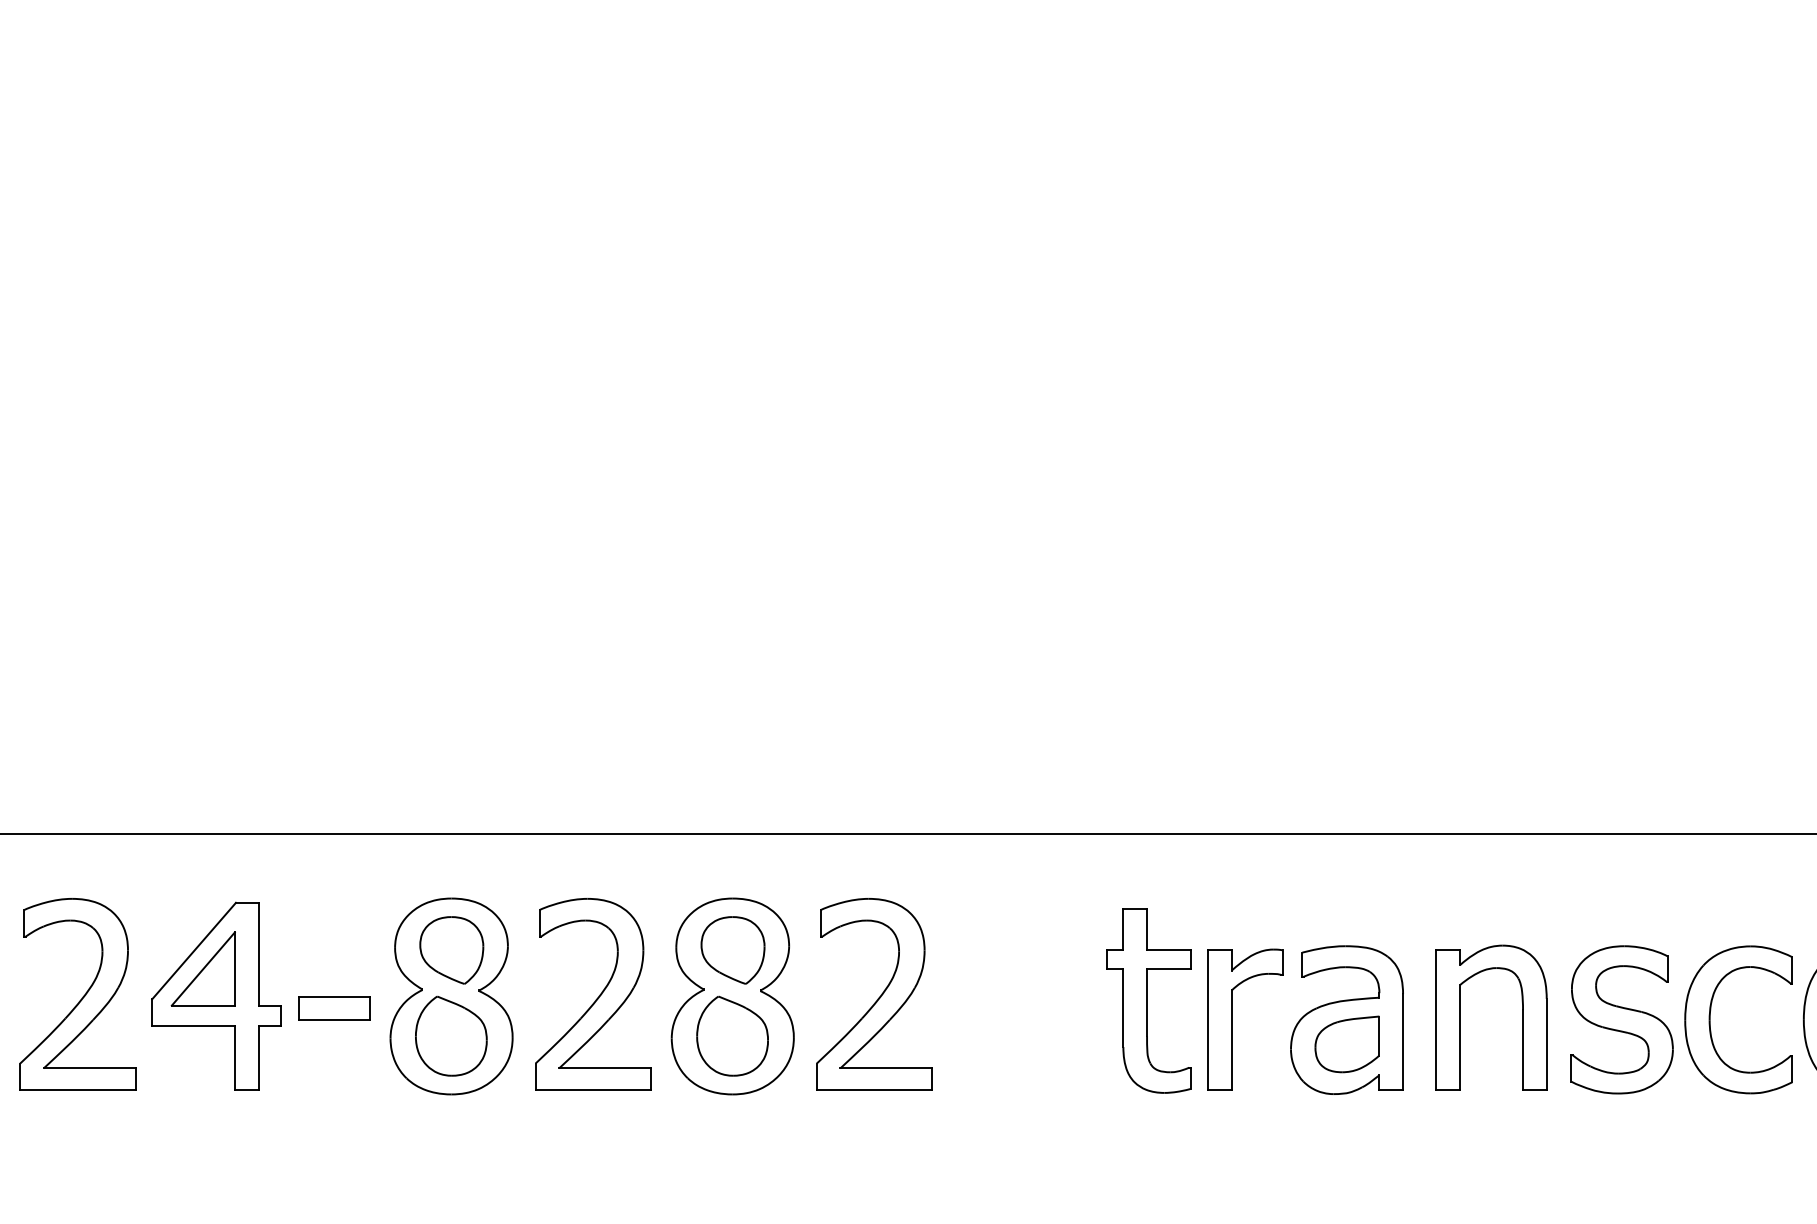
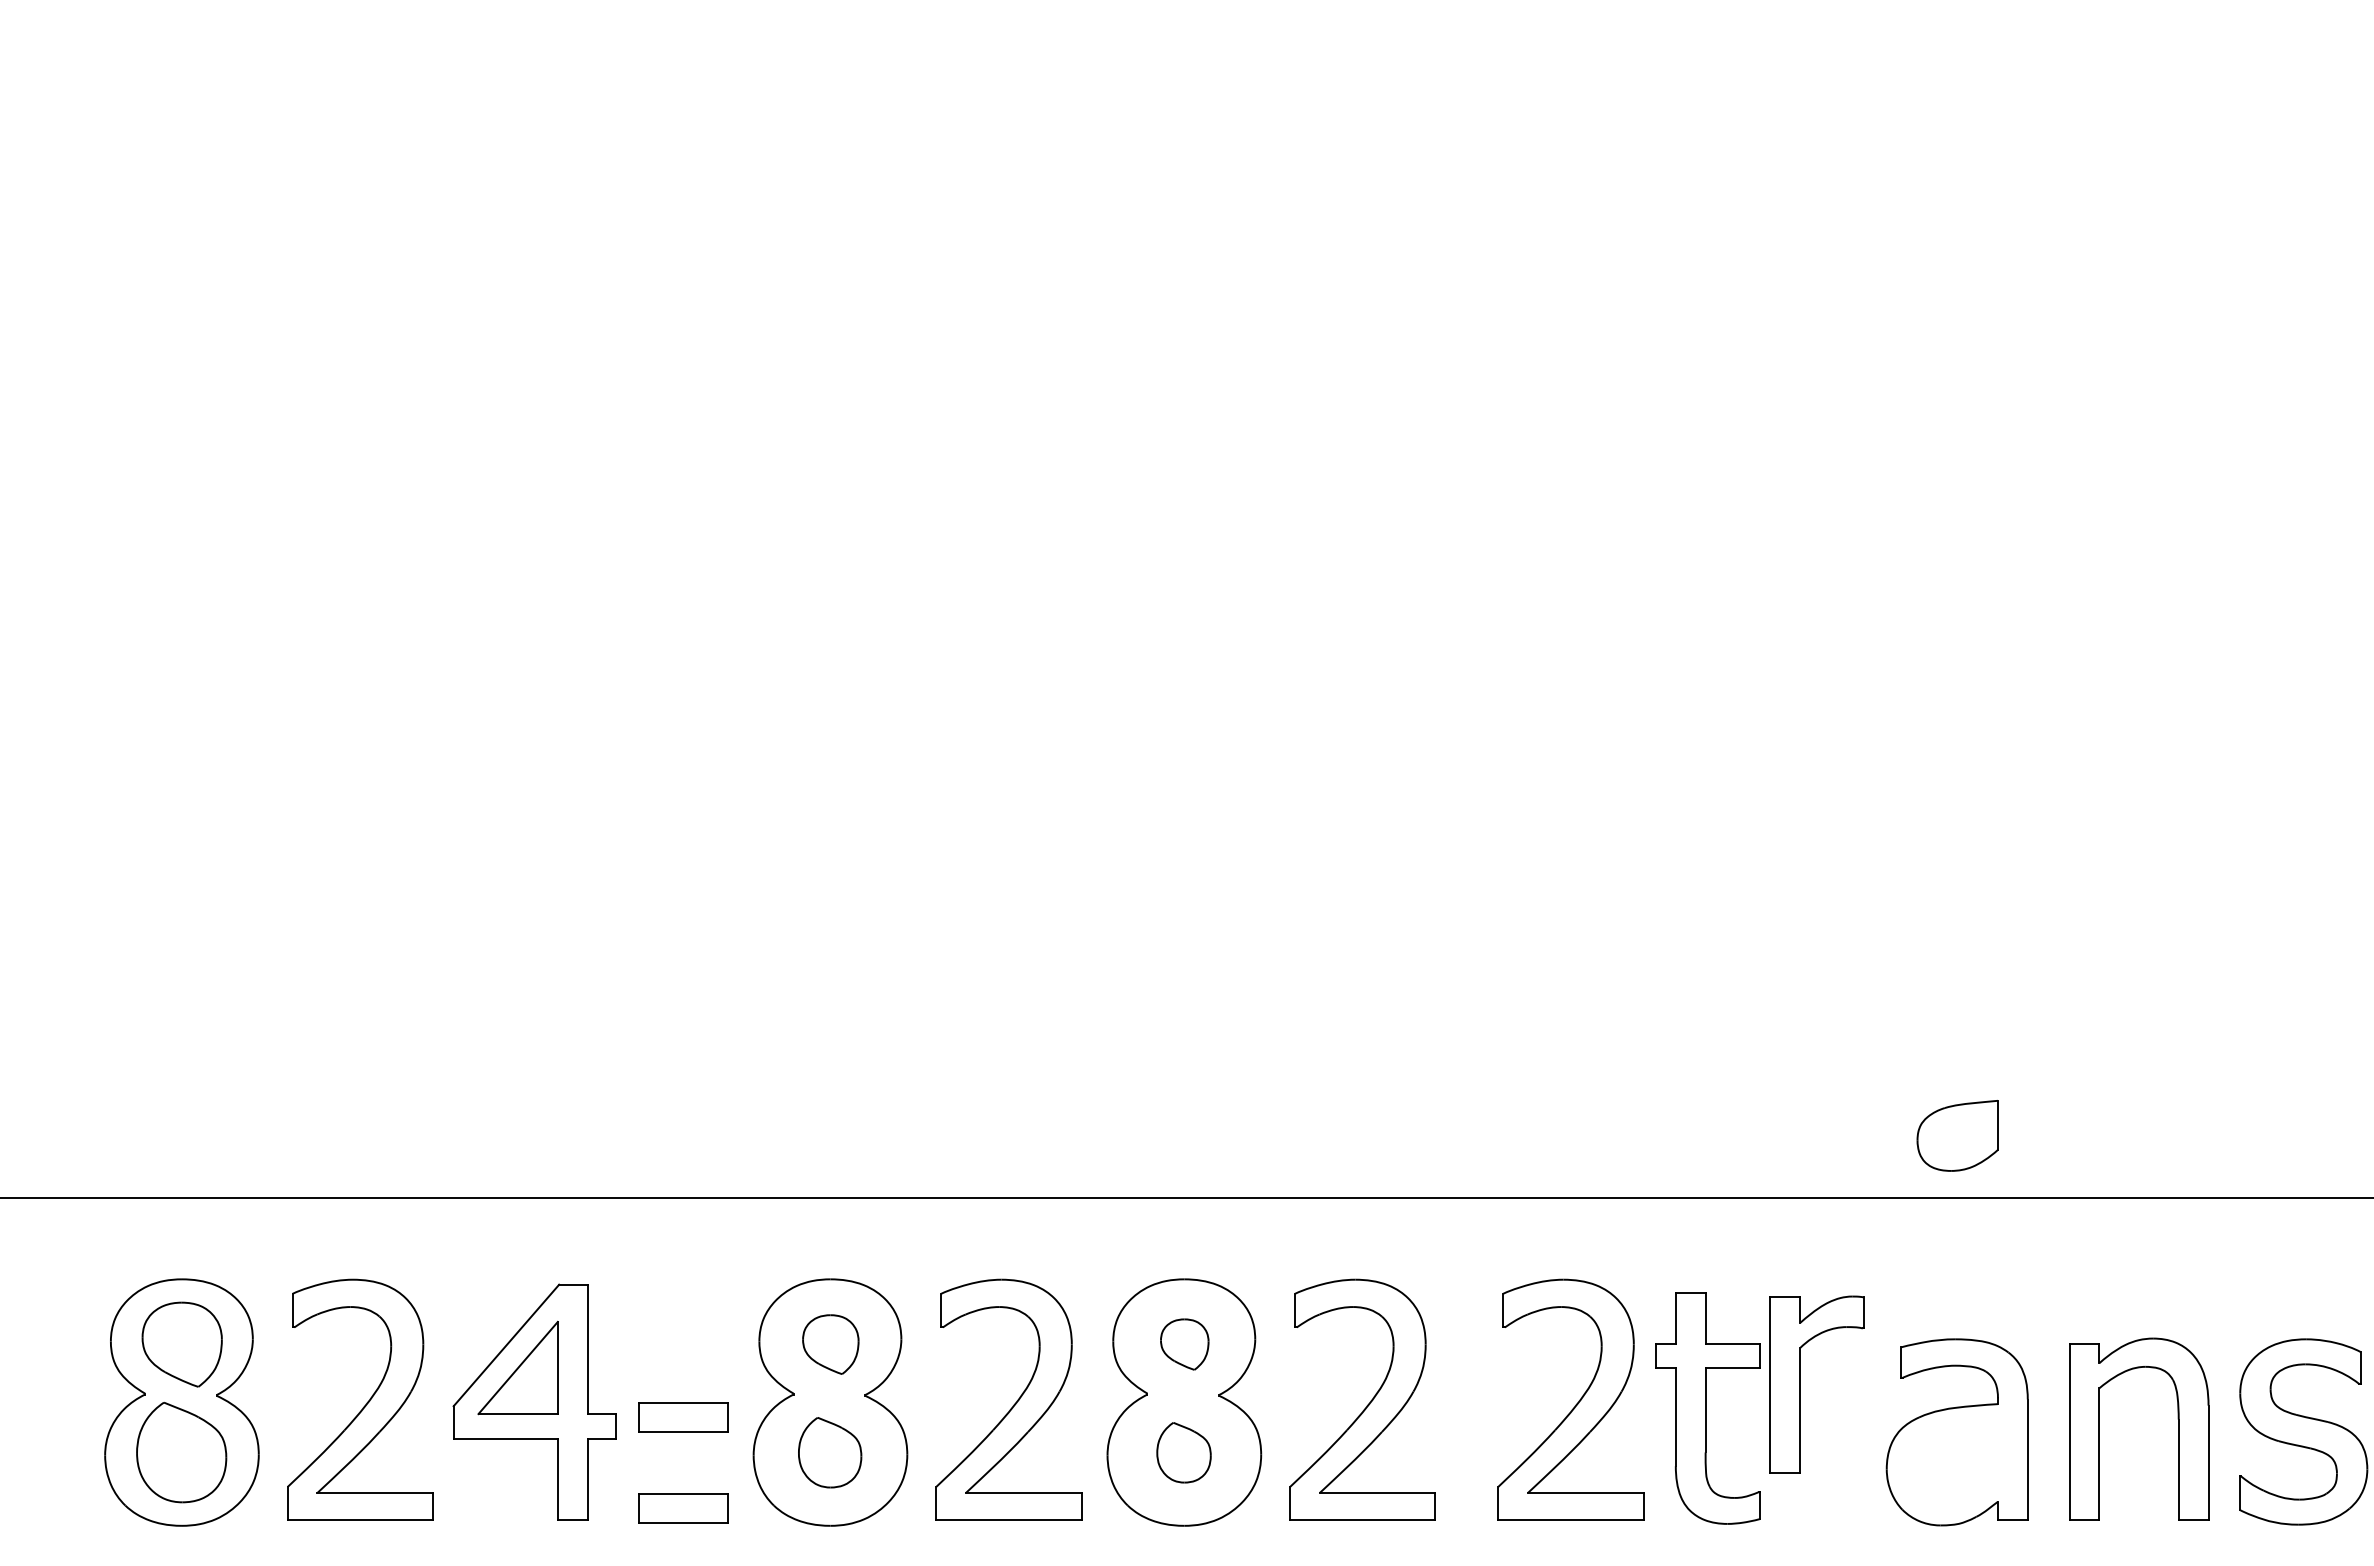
part: (451, 950) -> (830, 1344), size x0.7
part: (732, 950) -> (1184, 1344), size x0.6
part: (1043, 998) -> (1575, 1404), added
part: (1231, 1019) -> (1800, 1384), moved
part: (450, 1036) -> (829, 1452), size x0.7
part: (732, 1036) -> (1183, 1452), size x0.6
part: (1347, 1044) -> (1957, 1135), moved
part: (334, 1080) -> (683, 1508), added

